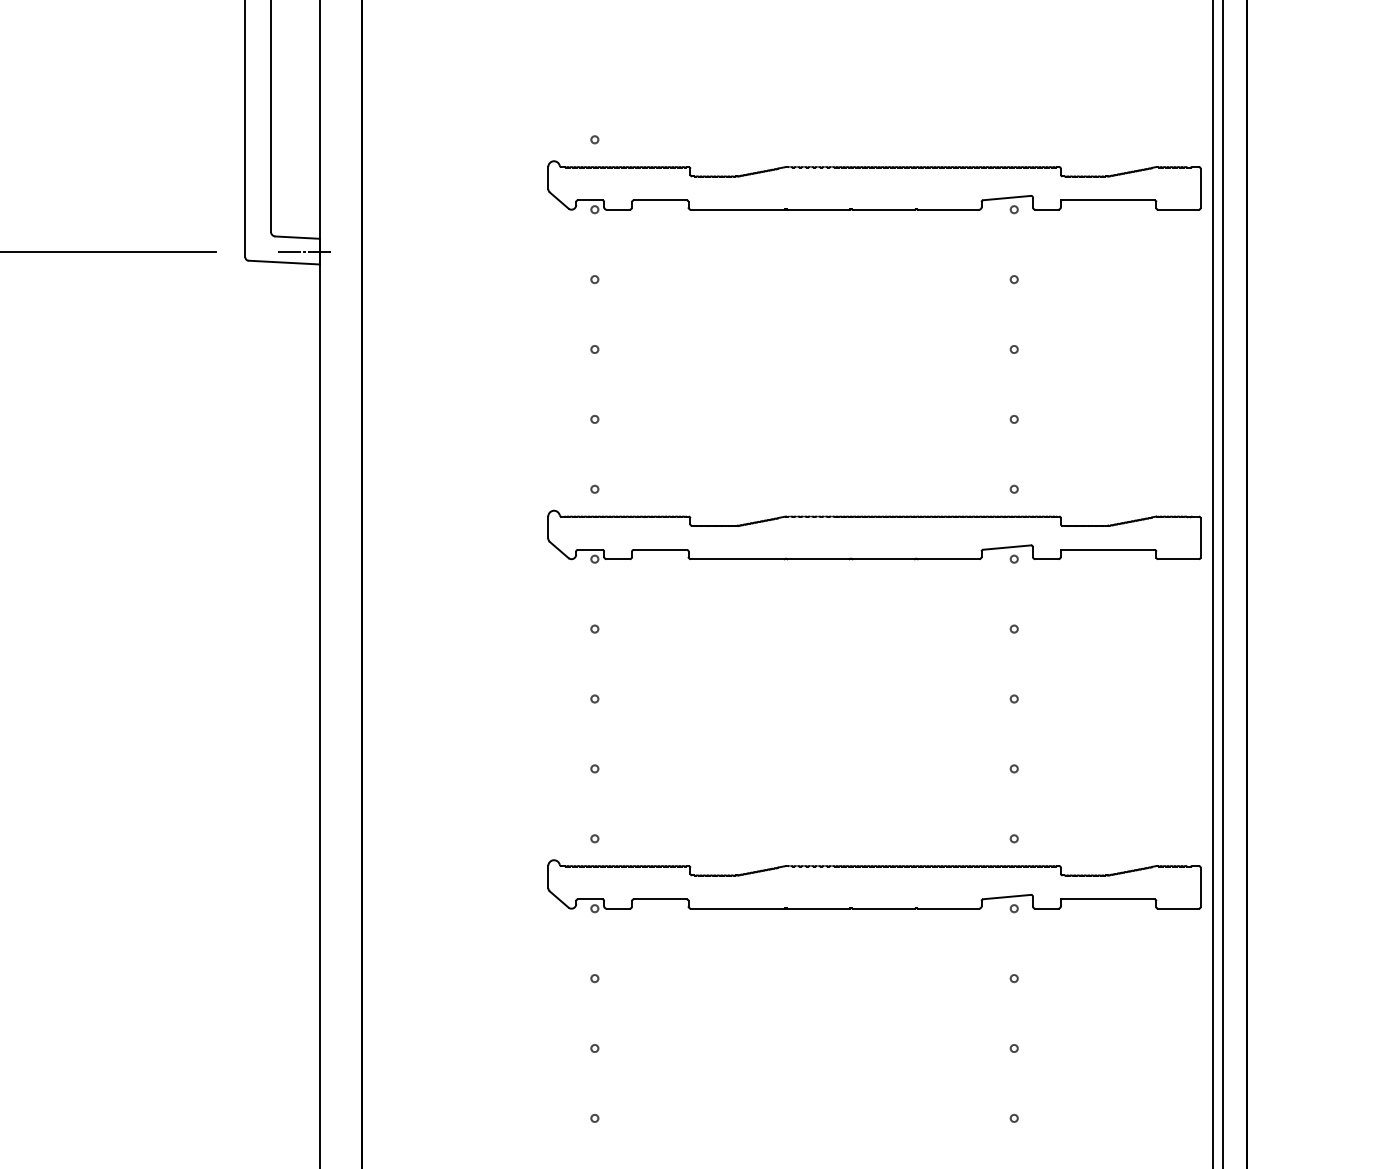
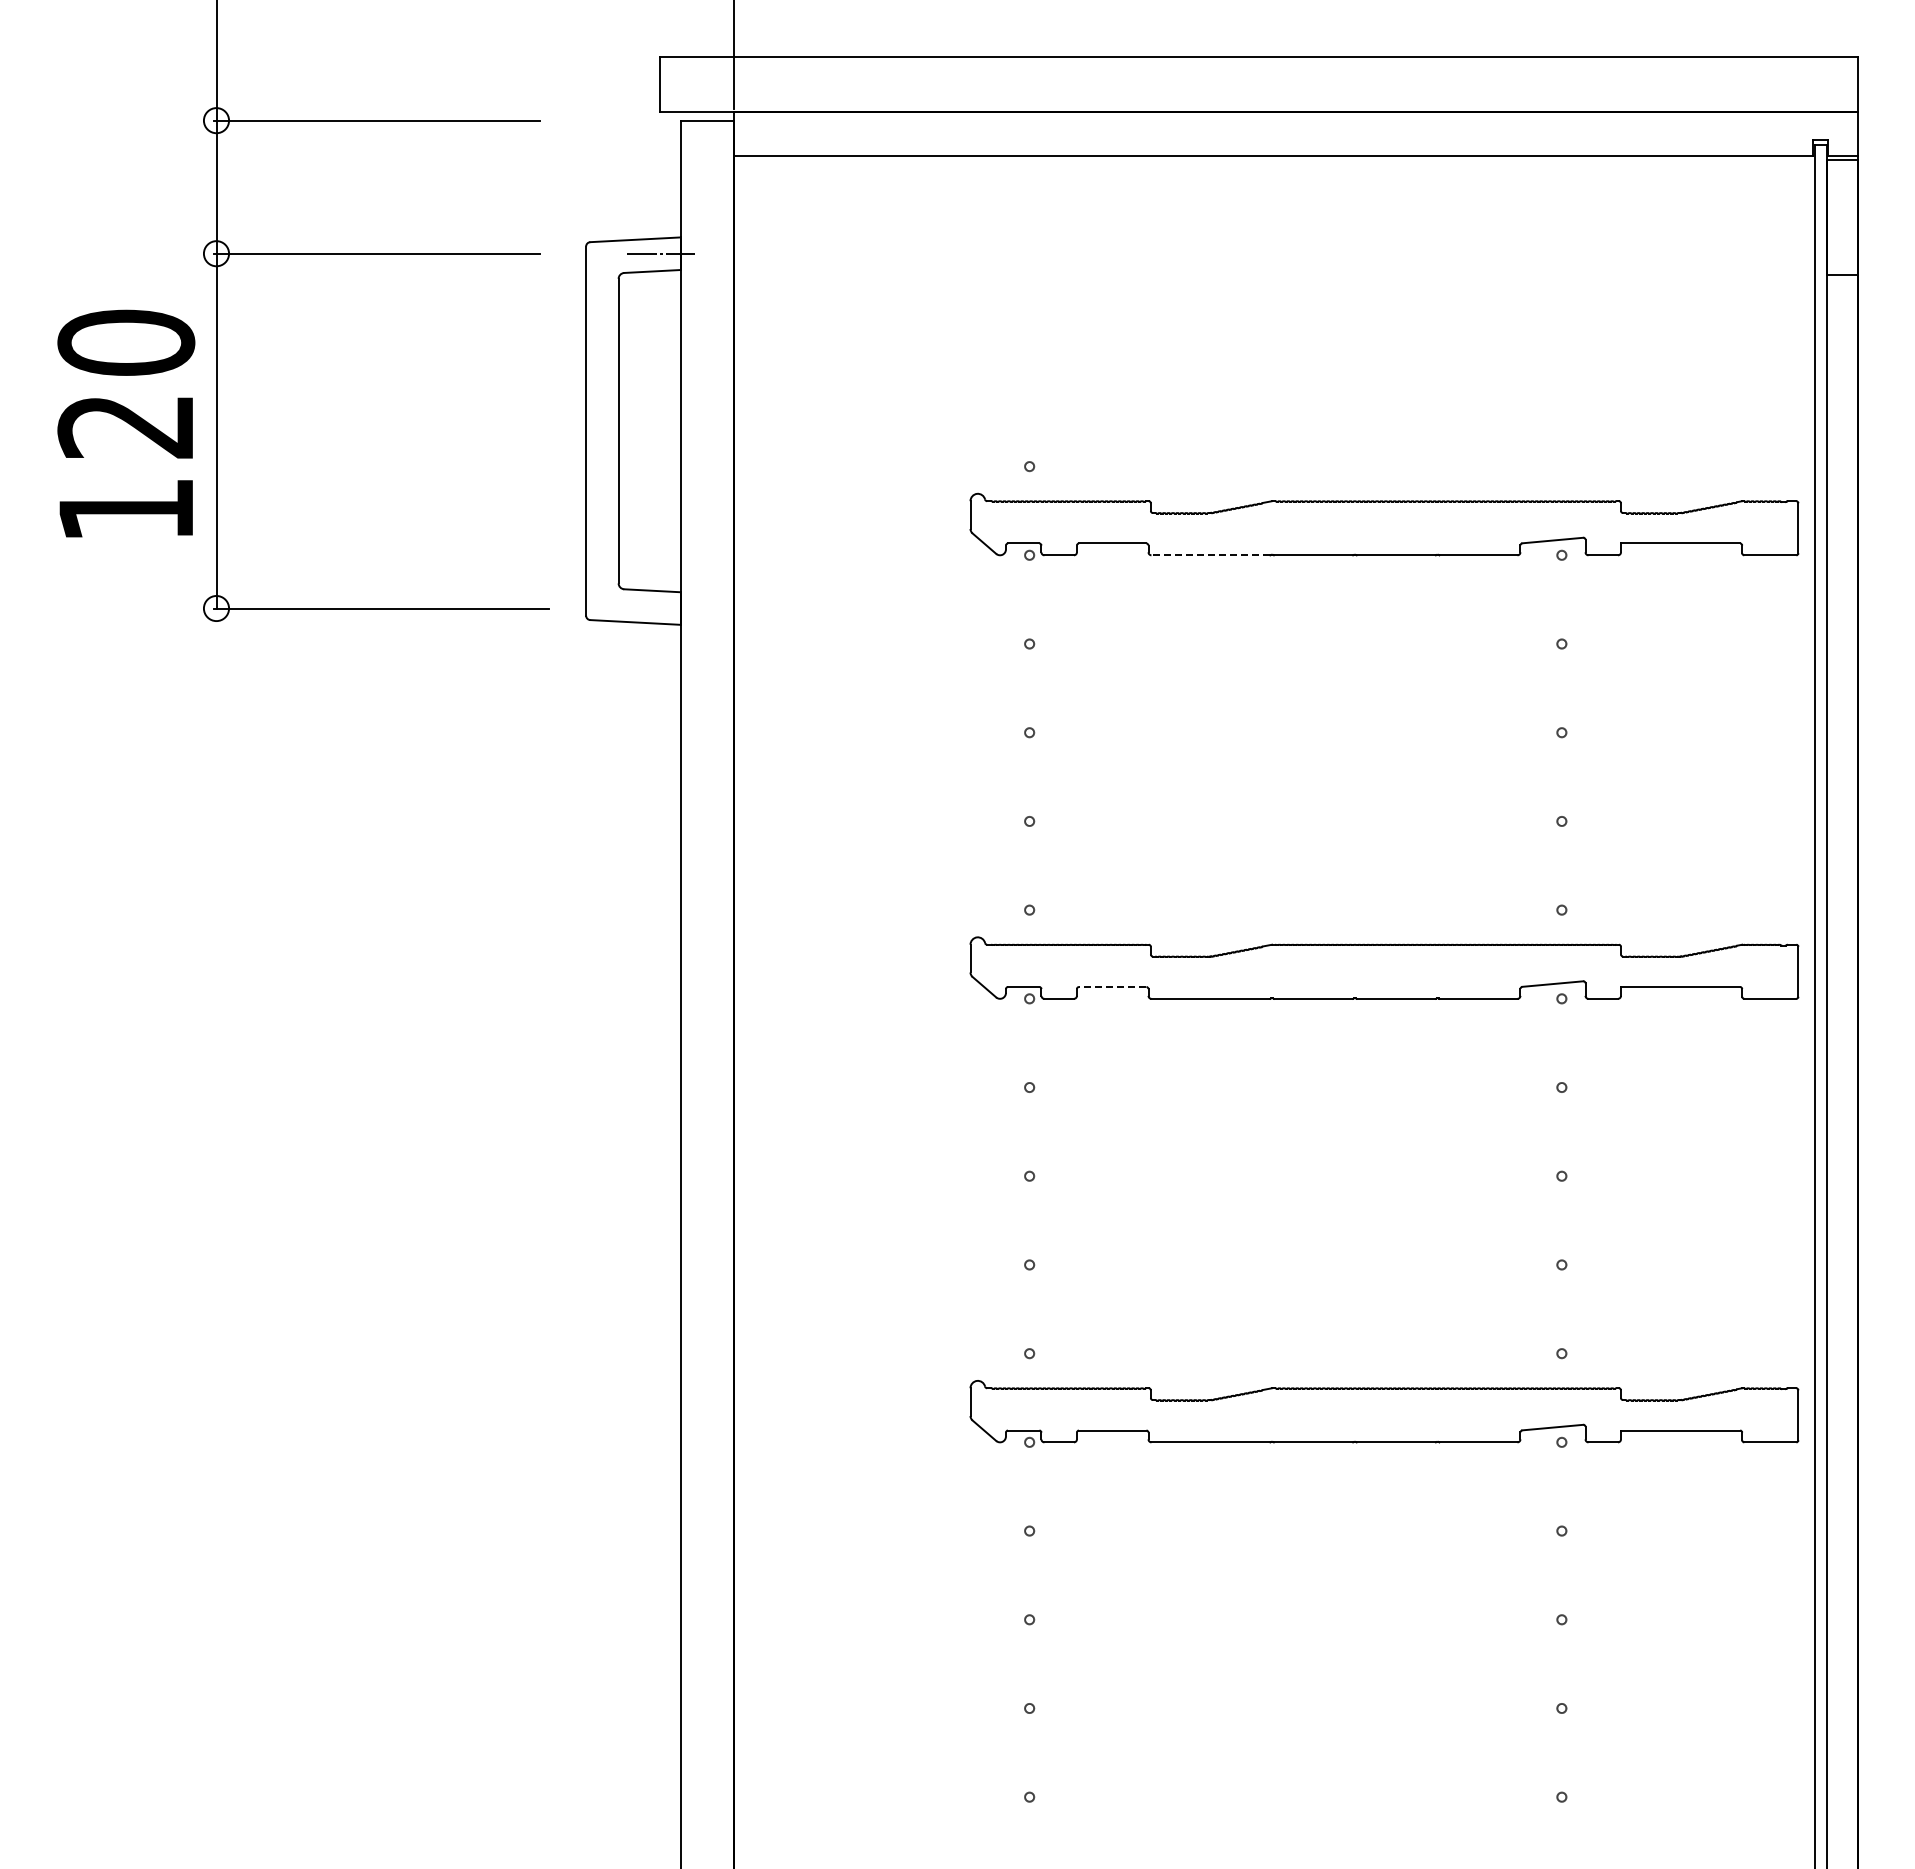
line: (737, 209) -> (1210, 555), solid -> dashed
line: (304, 251) -> (661, 608), removed
line: (660, 550) -> (1112, 987), solid -> dashed

